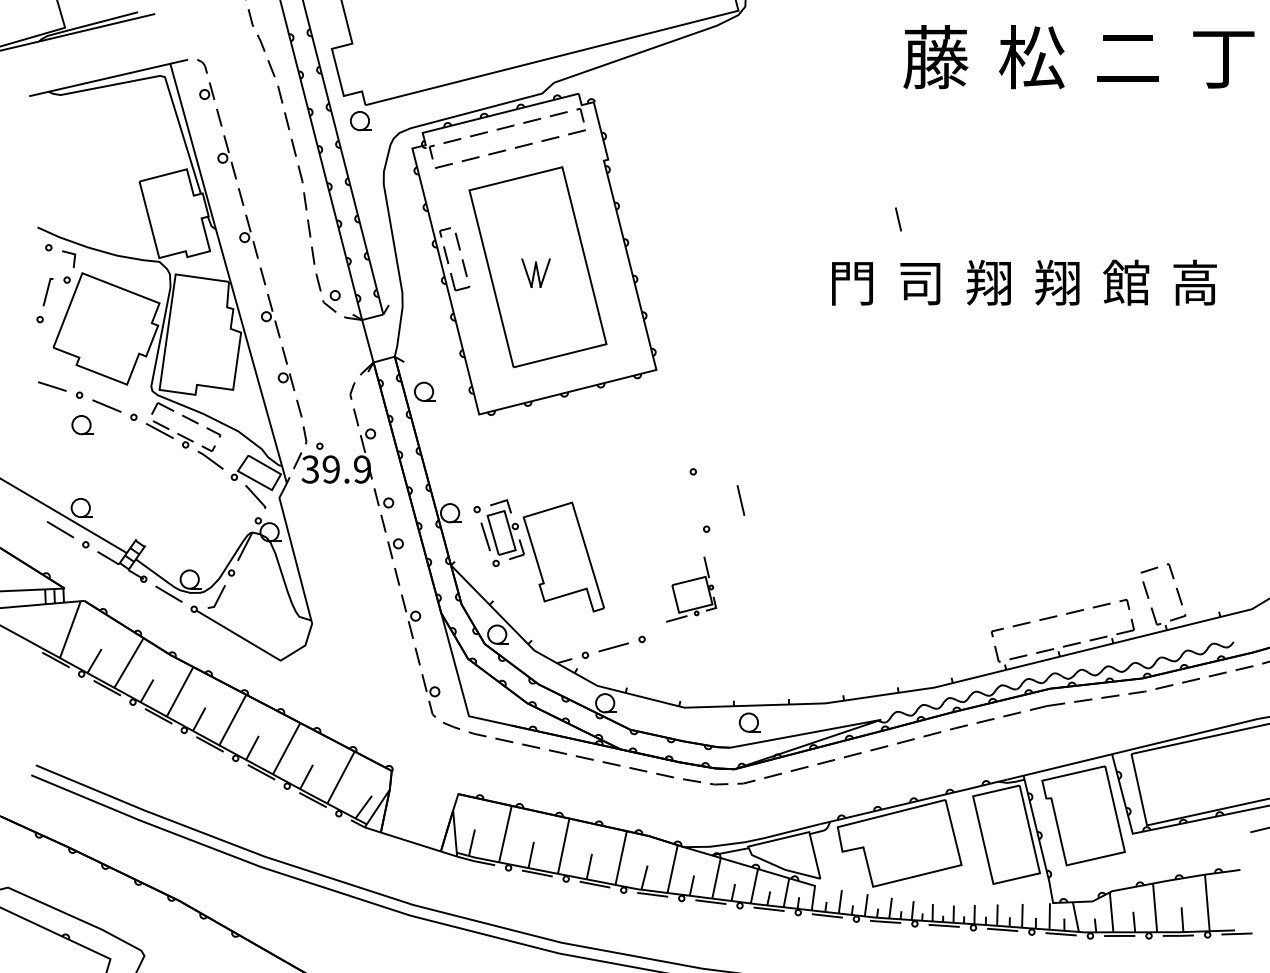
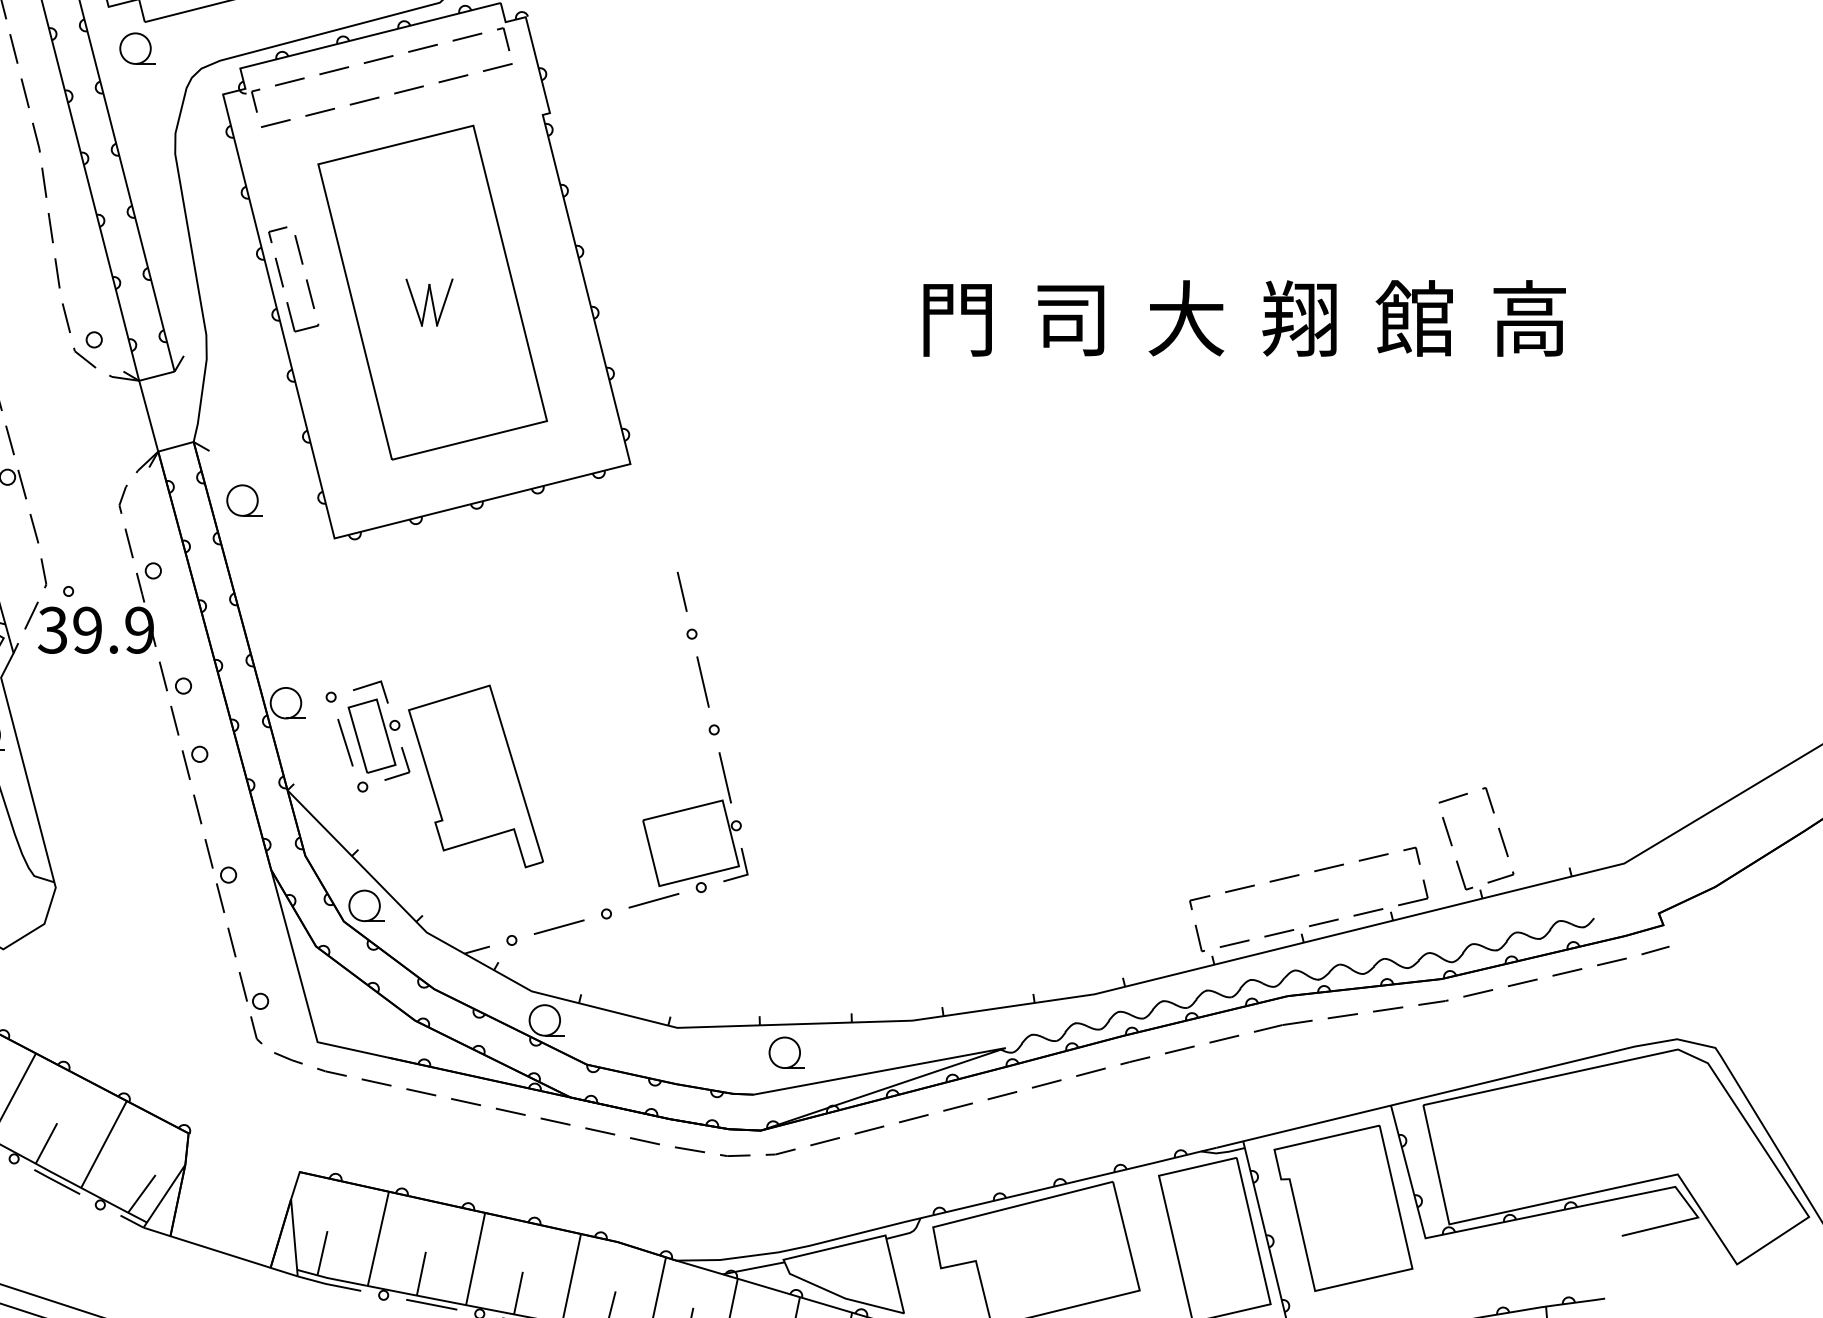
line: (898, 219) -> (682, 591), moved
text: (989, 282) -> (1186, 318), 翔 -> 大
line: (740, 500) -> (702, 682), moved
part: (691, 589) -> (688, 830), size x1.43

